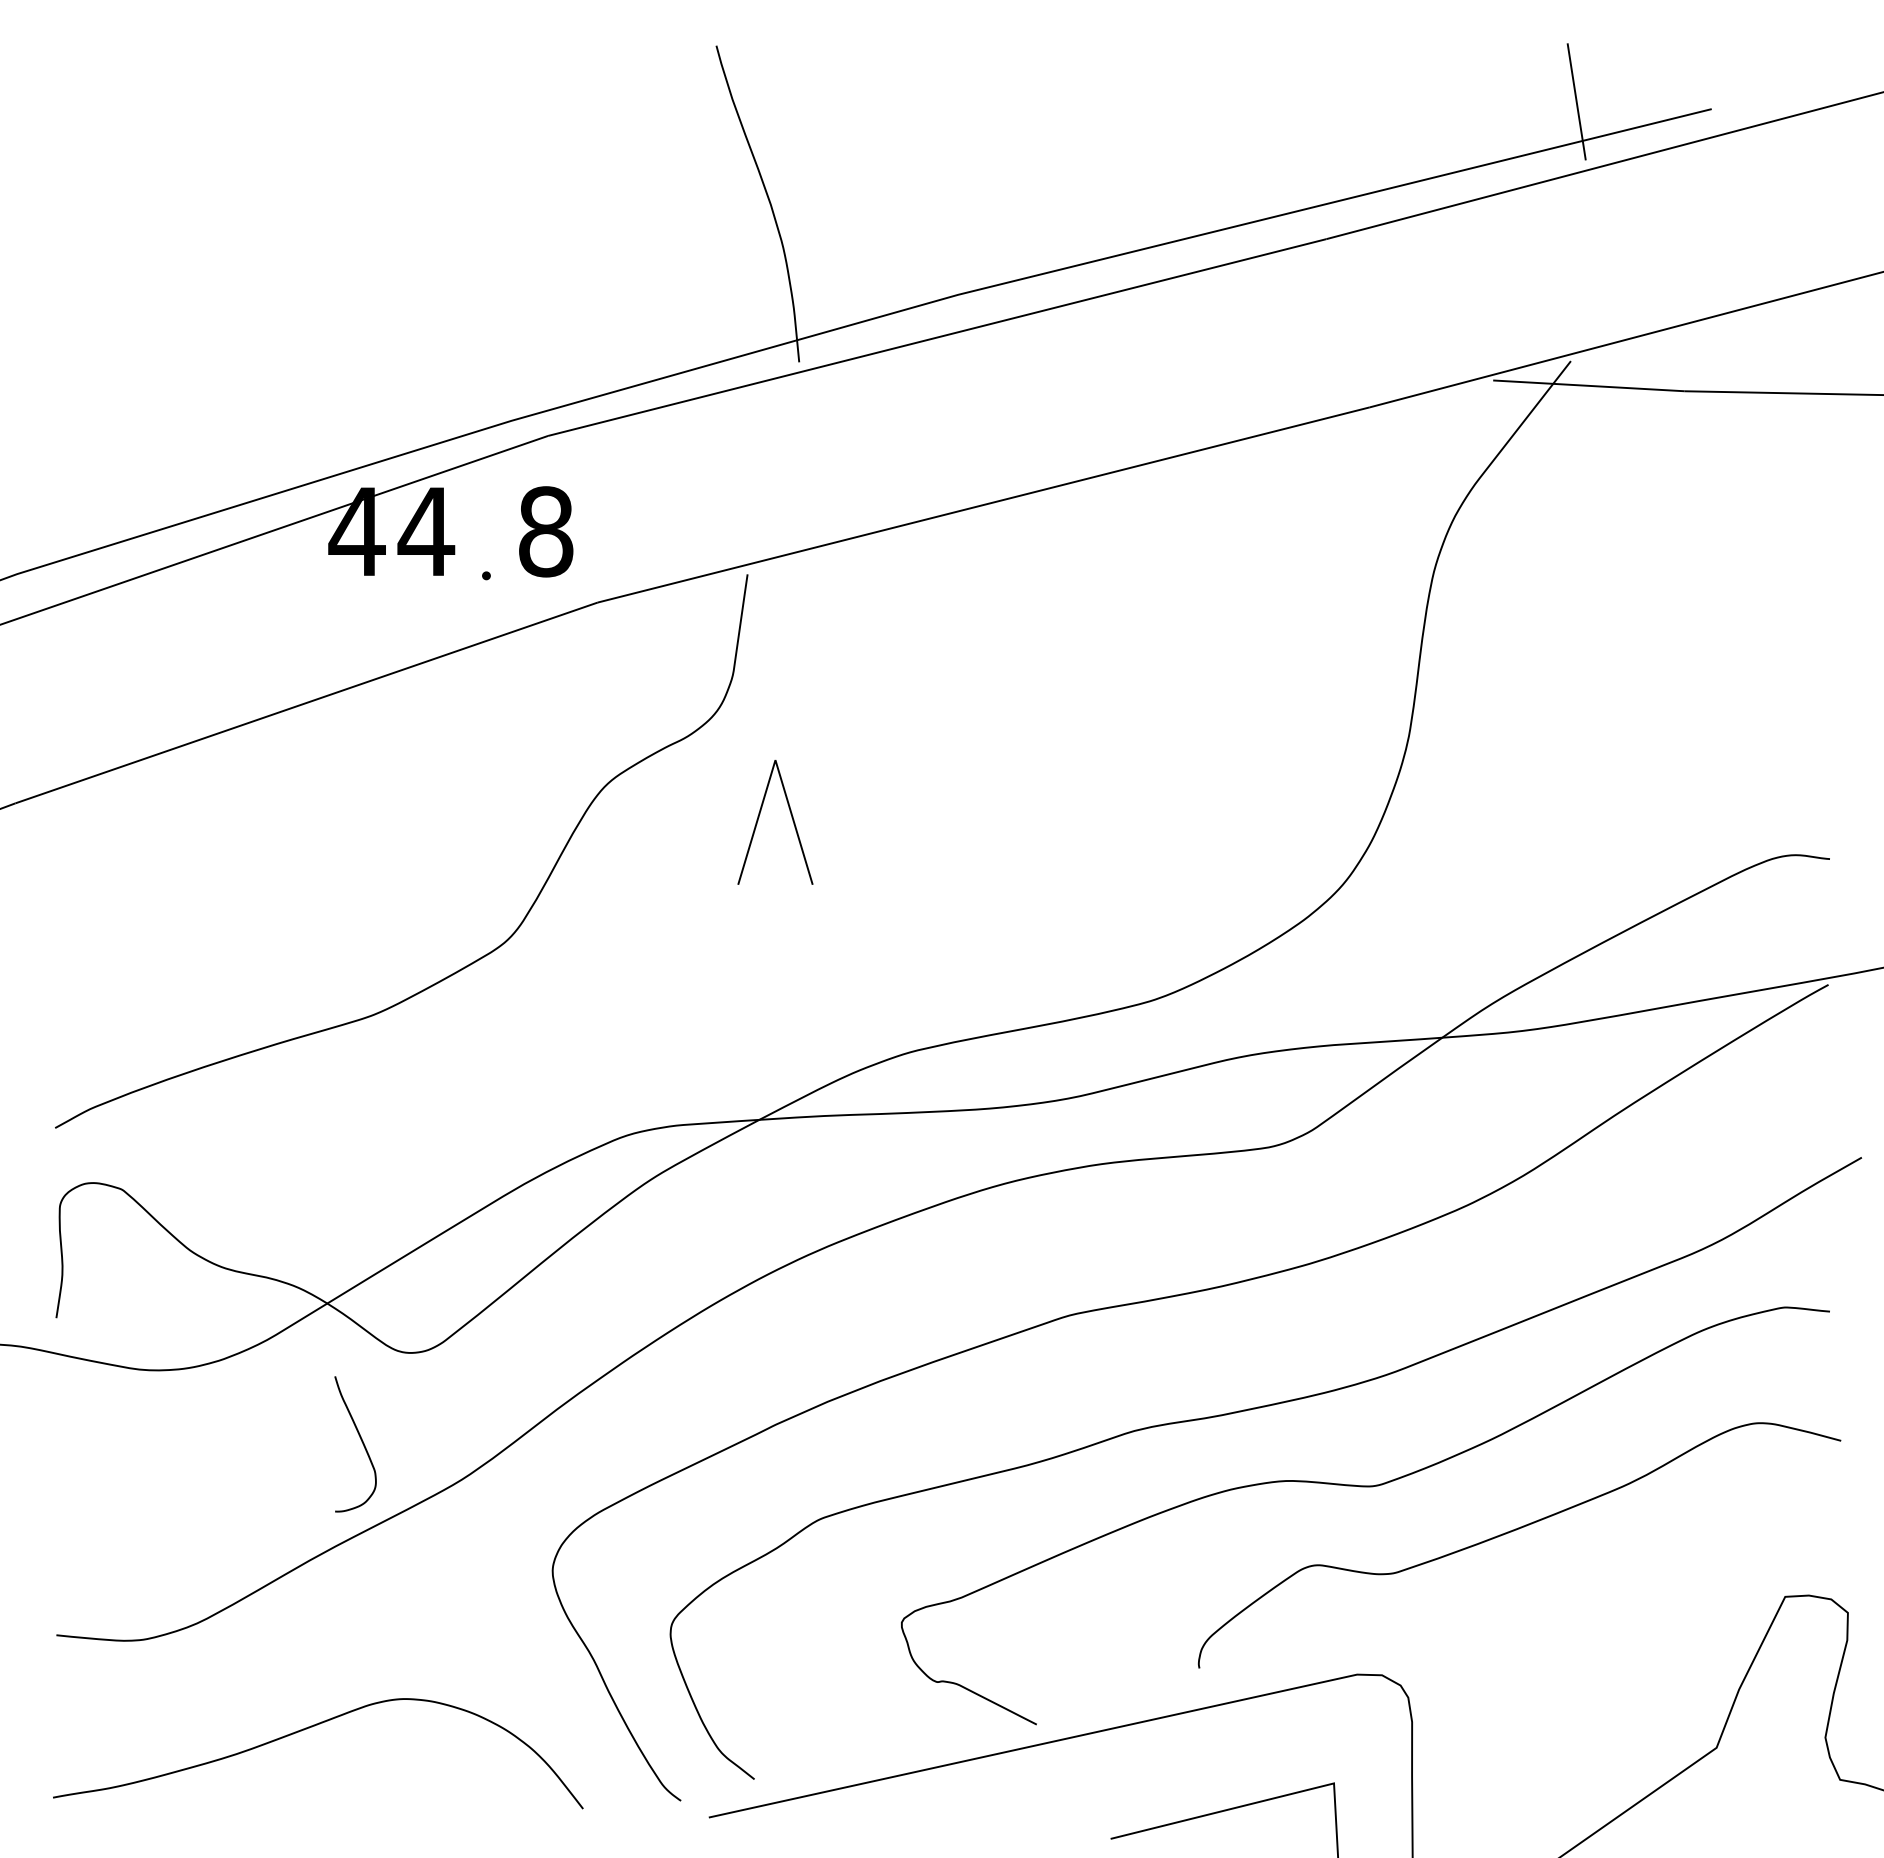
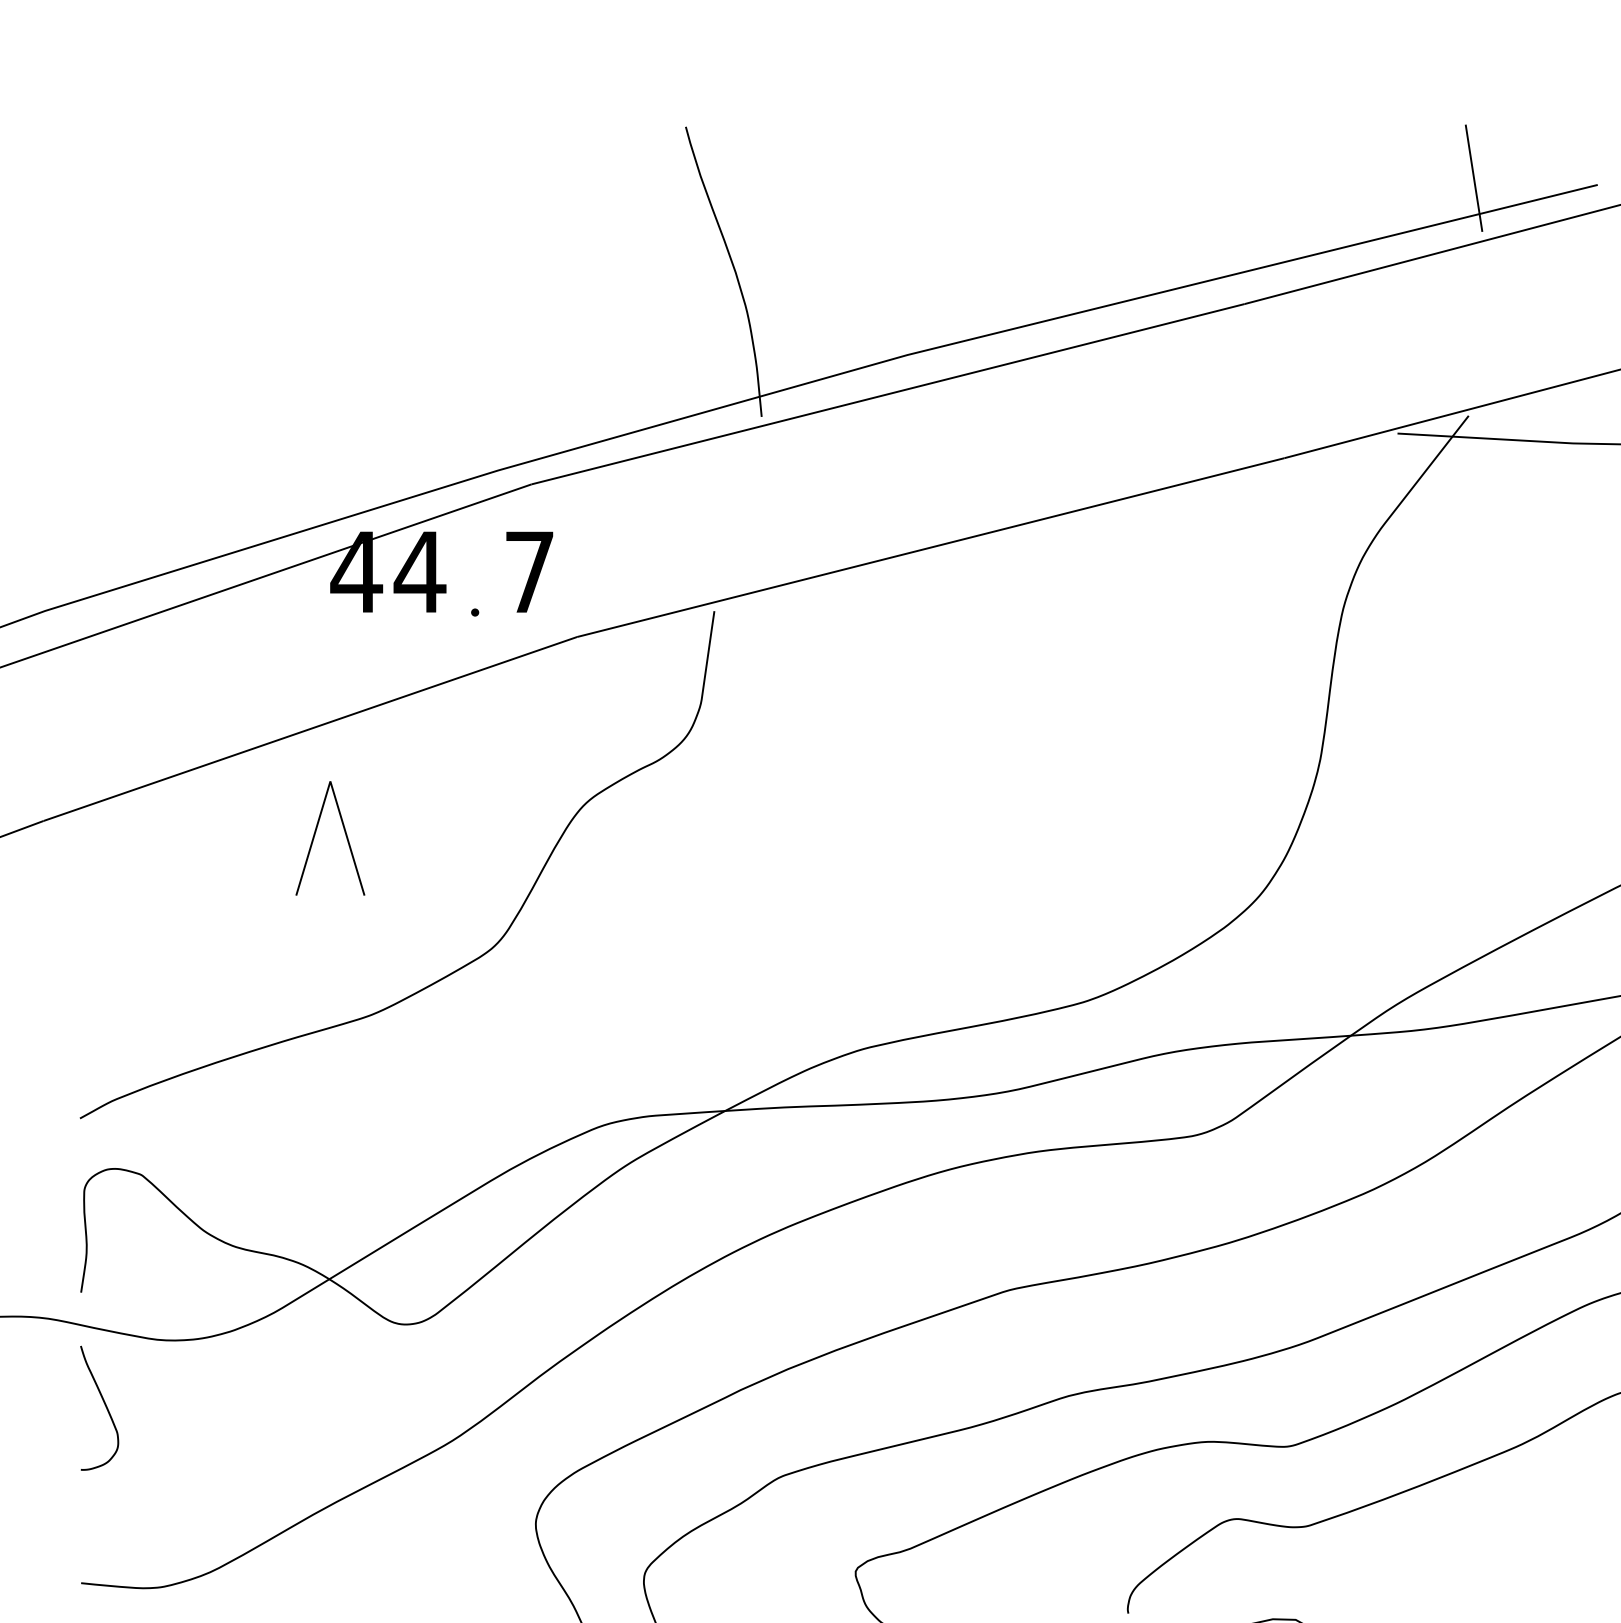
text: (546, 531) -> (530, 571), 8 -> 7
part: (759, 817) -> (315, 833), moved
curve: (361, 1441) -> (105, 1405), moved

